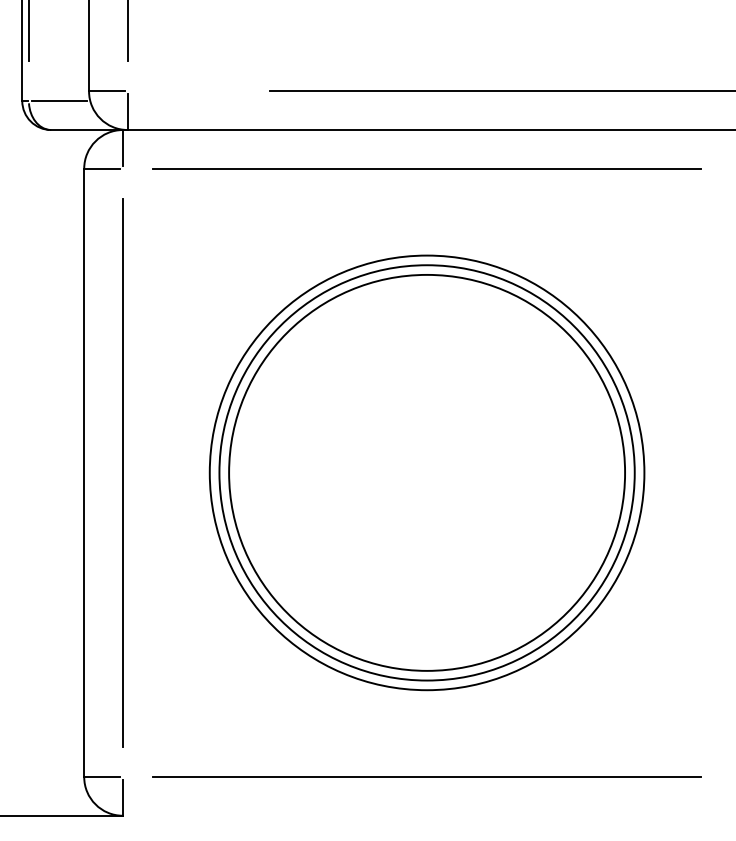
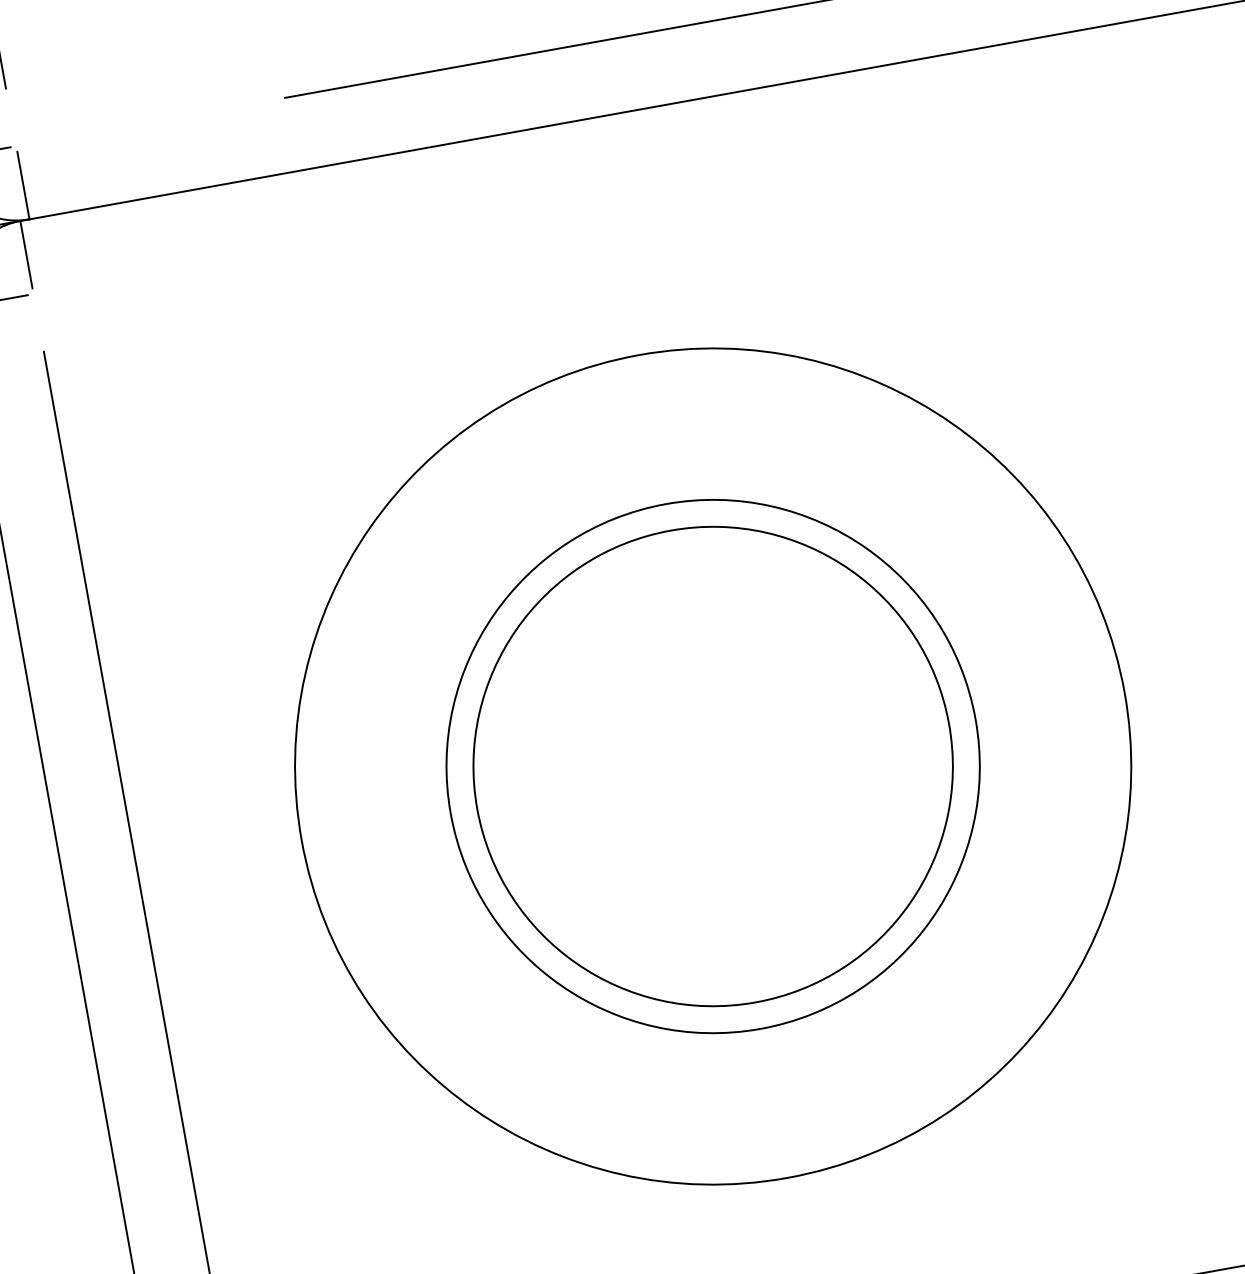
line: (426, 168) -> (608, 190), removed
circle: (426, 472) -> (711, 765), size x0.6
circle: (427, 472) -> (713, 765), size x0.7

